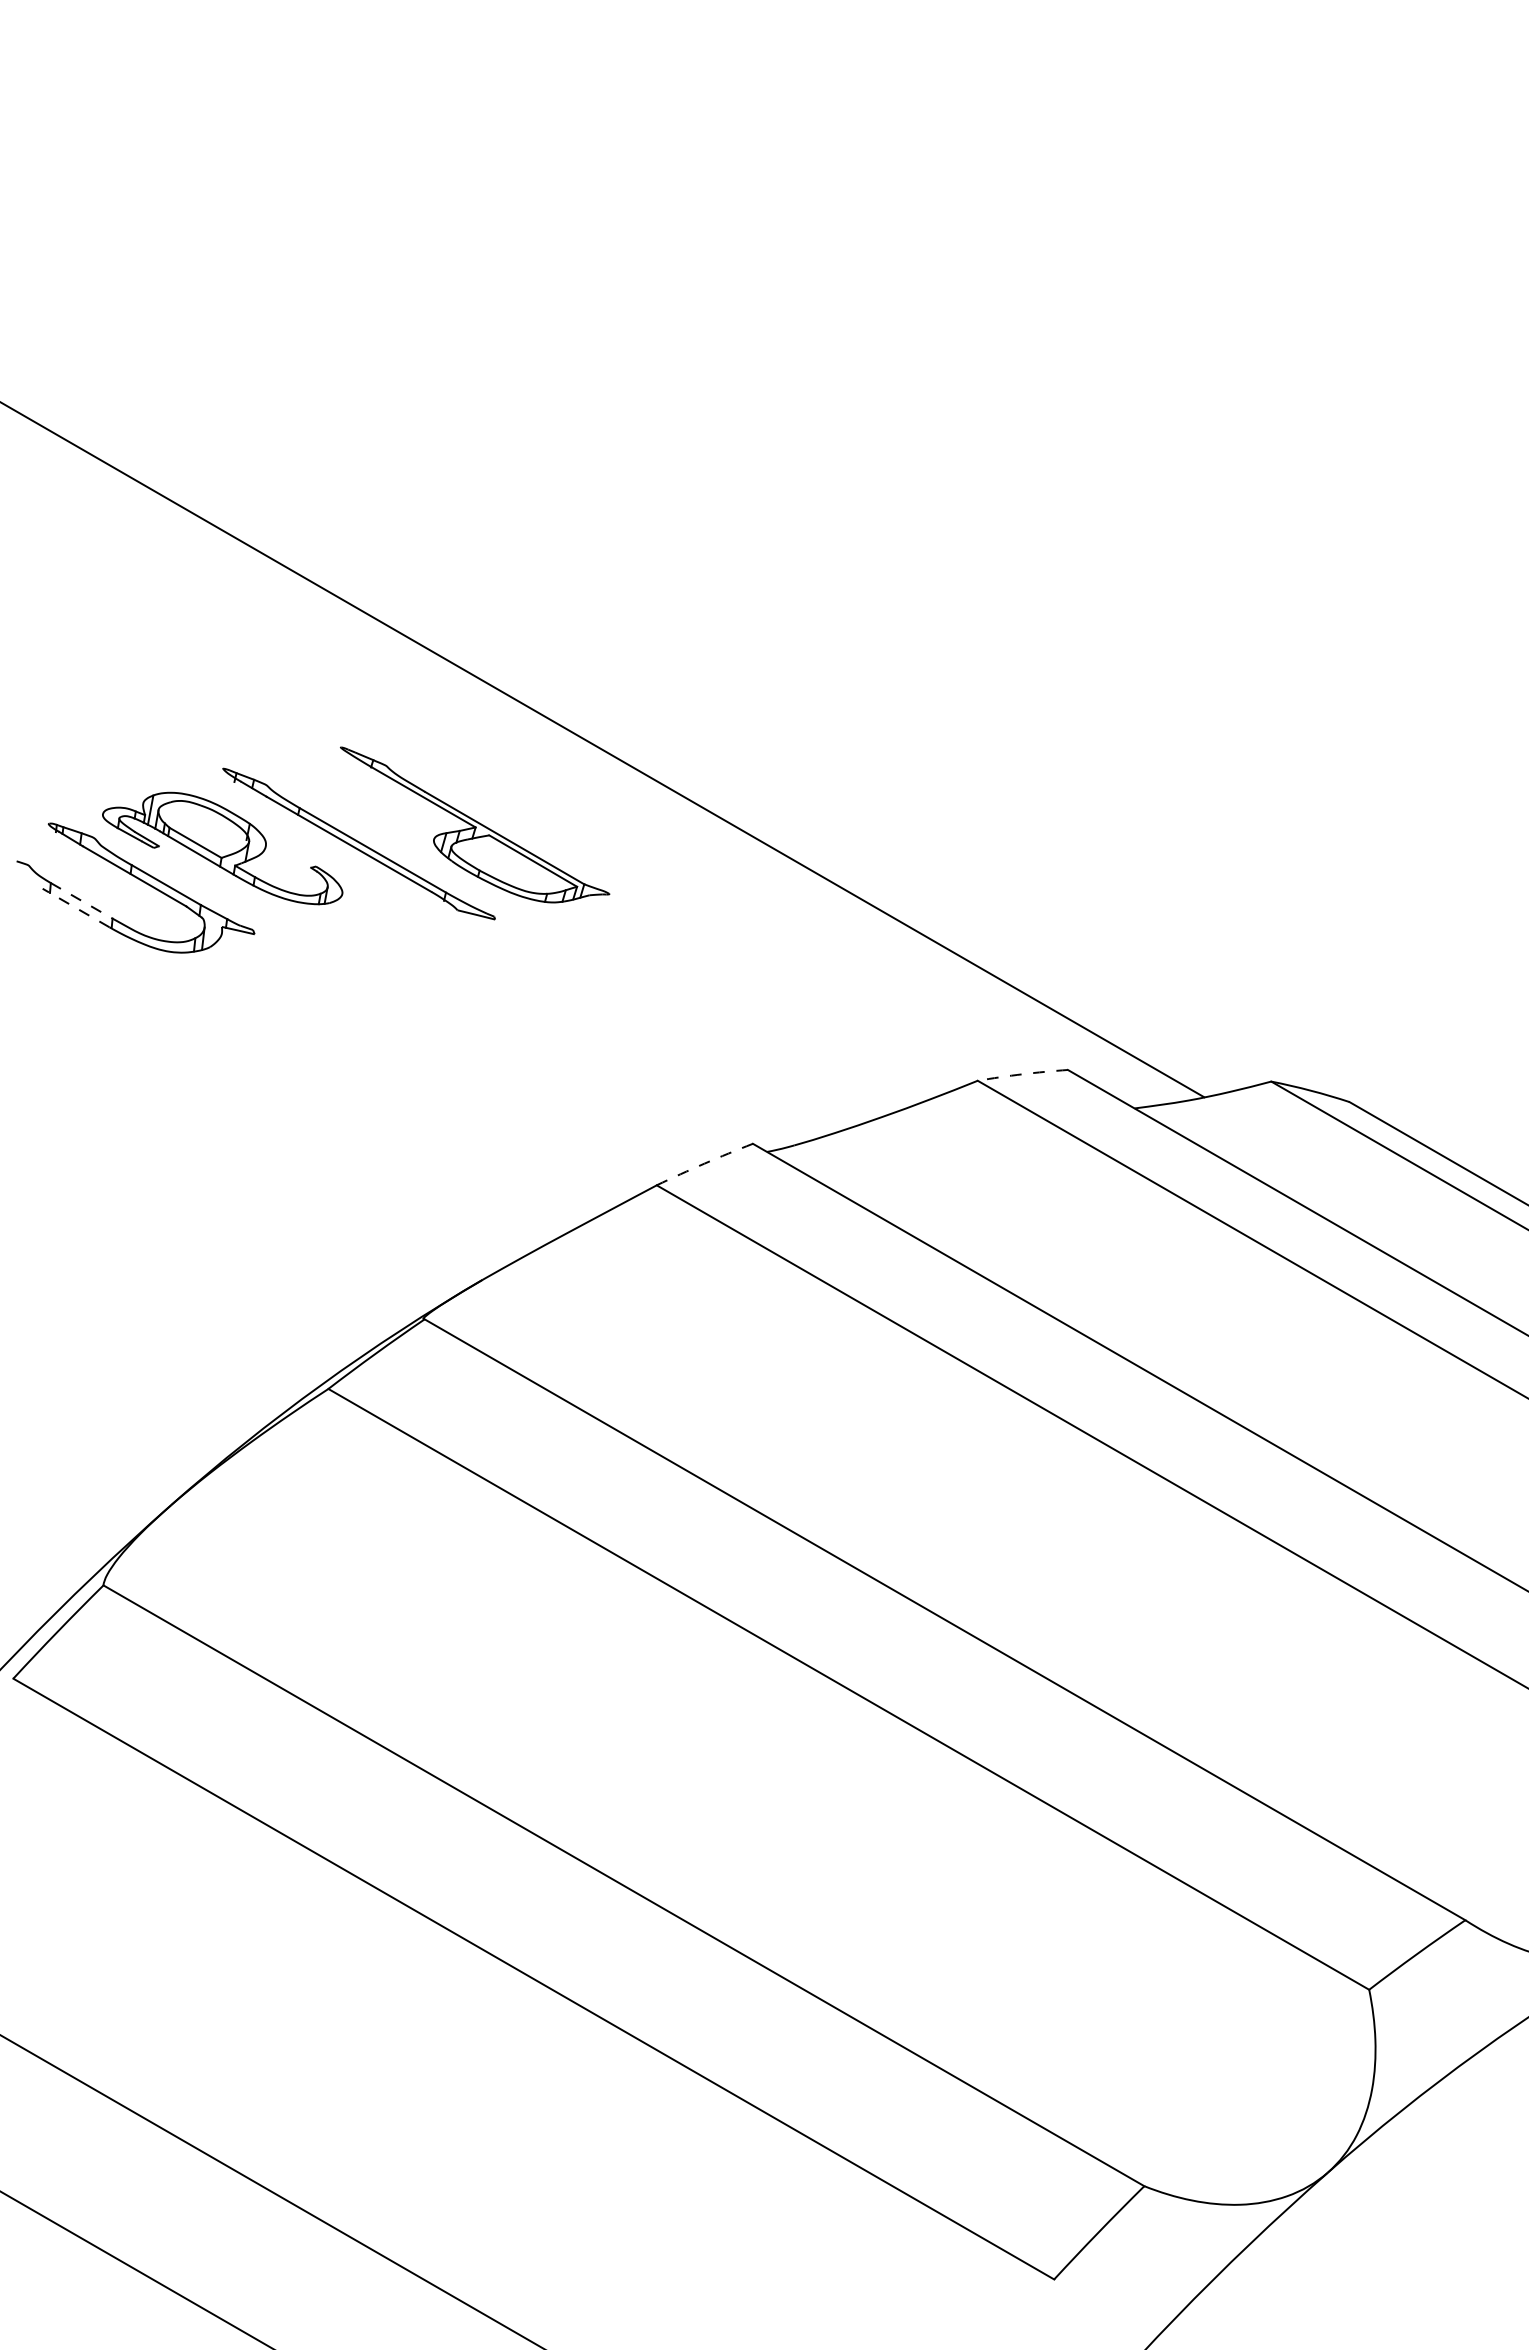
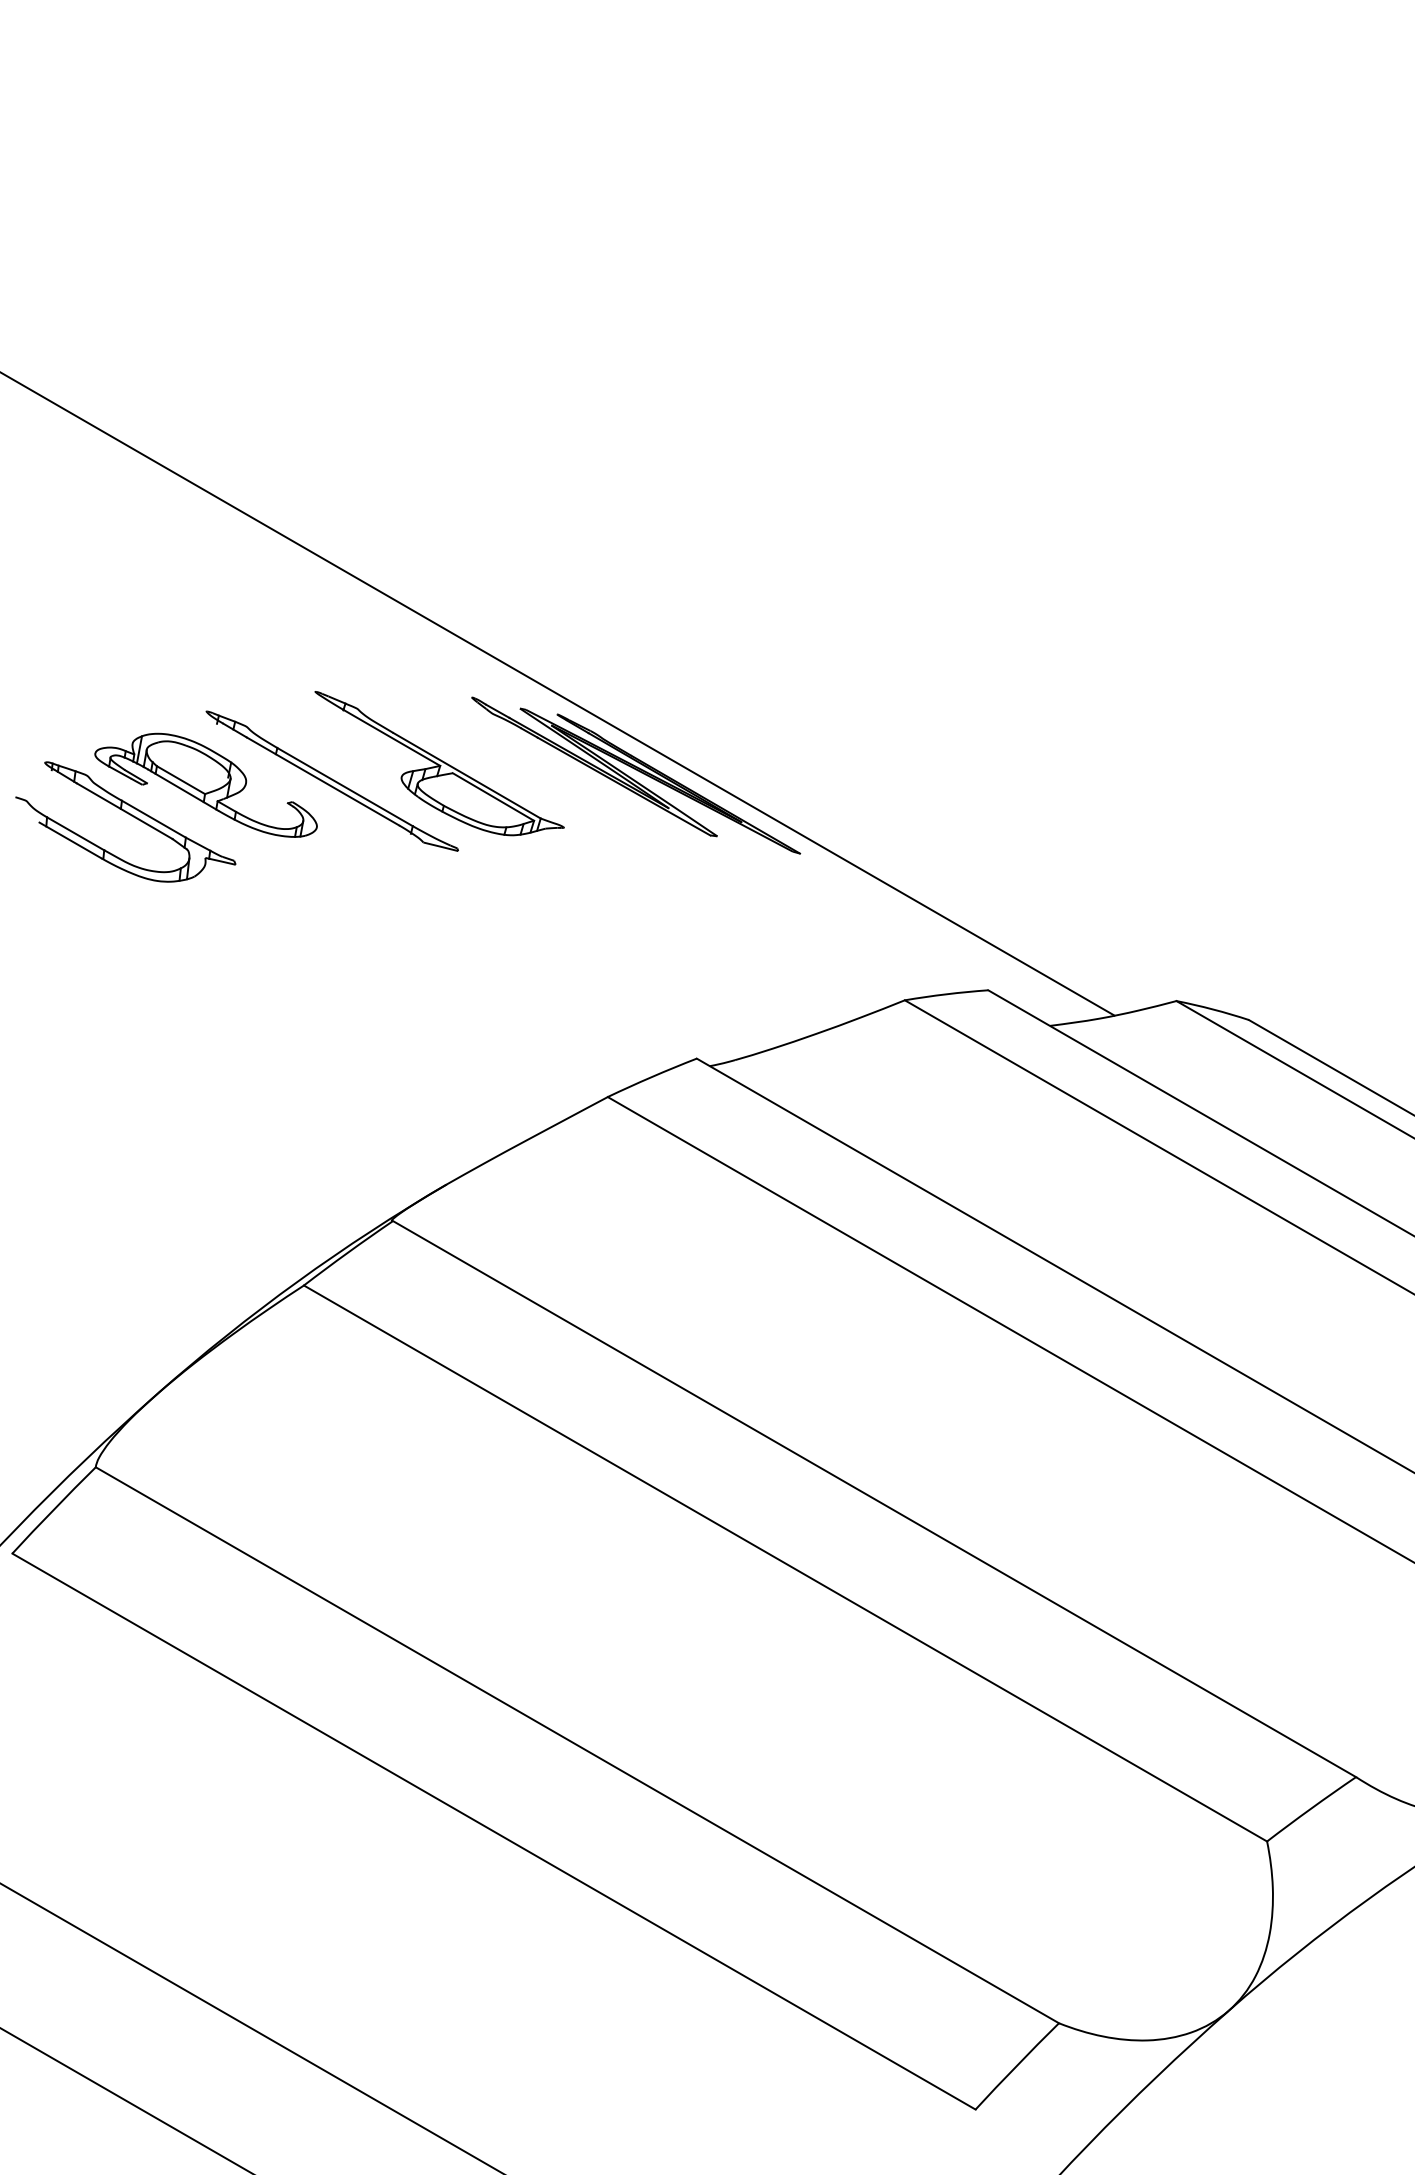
part: (687, 837) -> (636, 775), added
line: (81, 900) -> (75, 833), dashed -> solid
line: (76, 908) -> (70, 840), dashed -> solid
arc: (1022, 1074) -> (946, 994), dashed -> solid
arc: (704, 1163) -> (651, 1076), dashed -> solid

